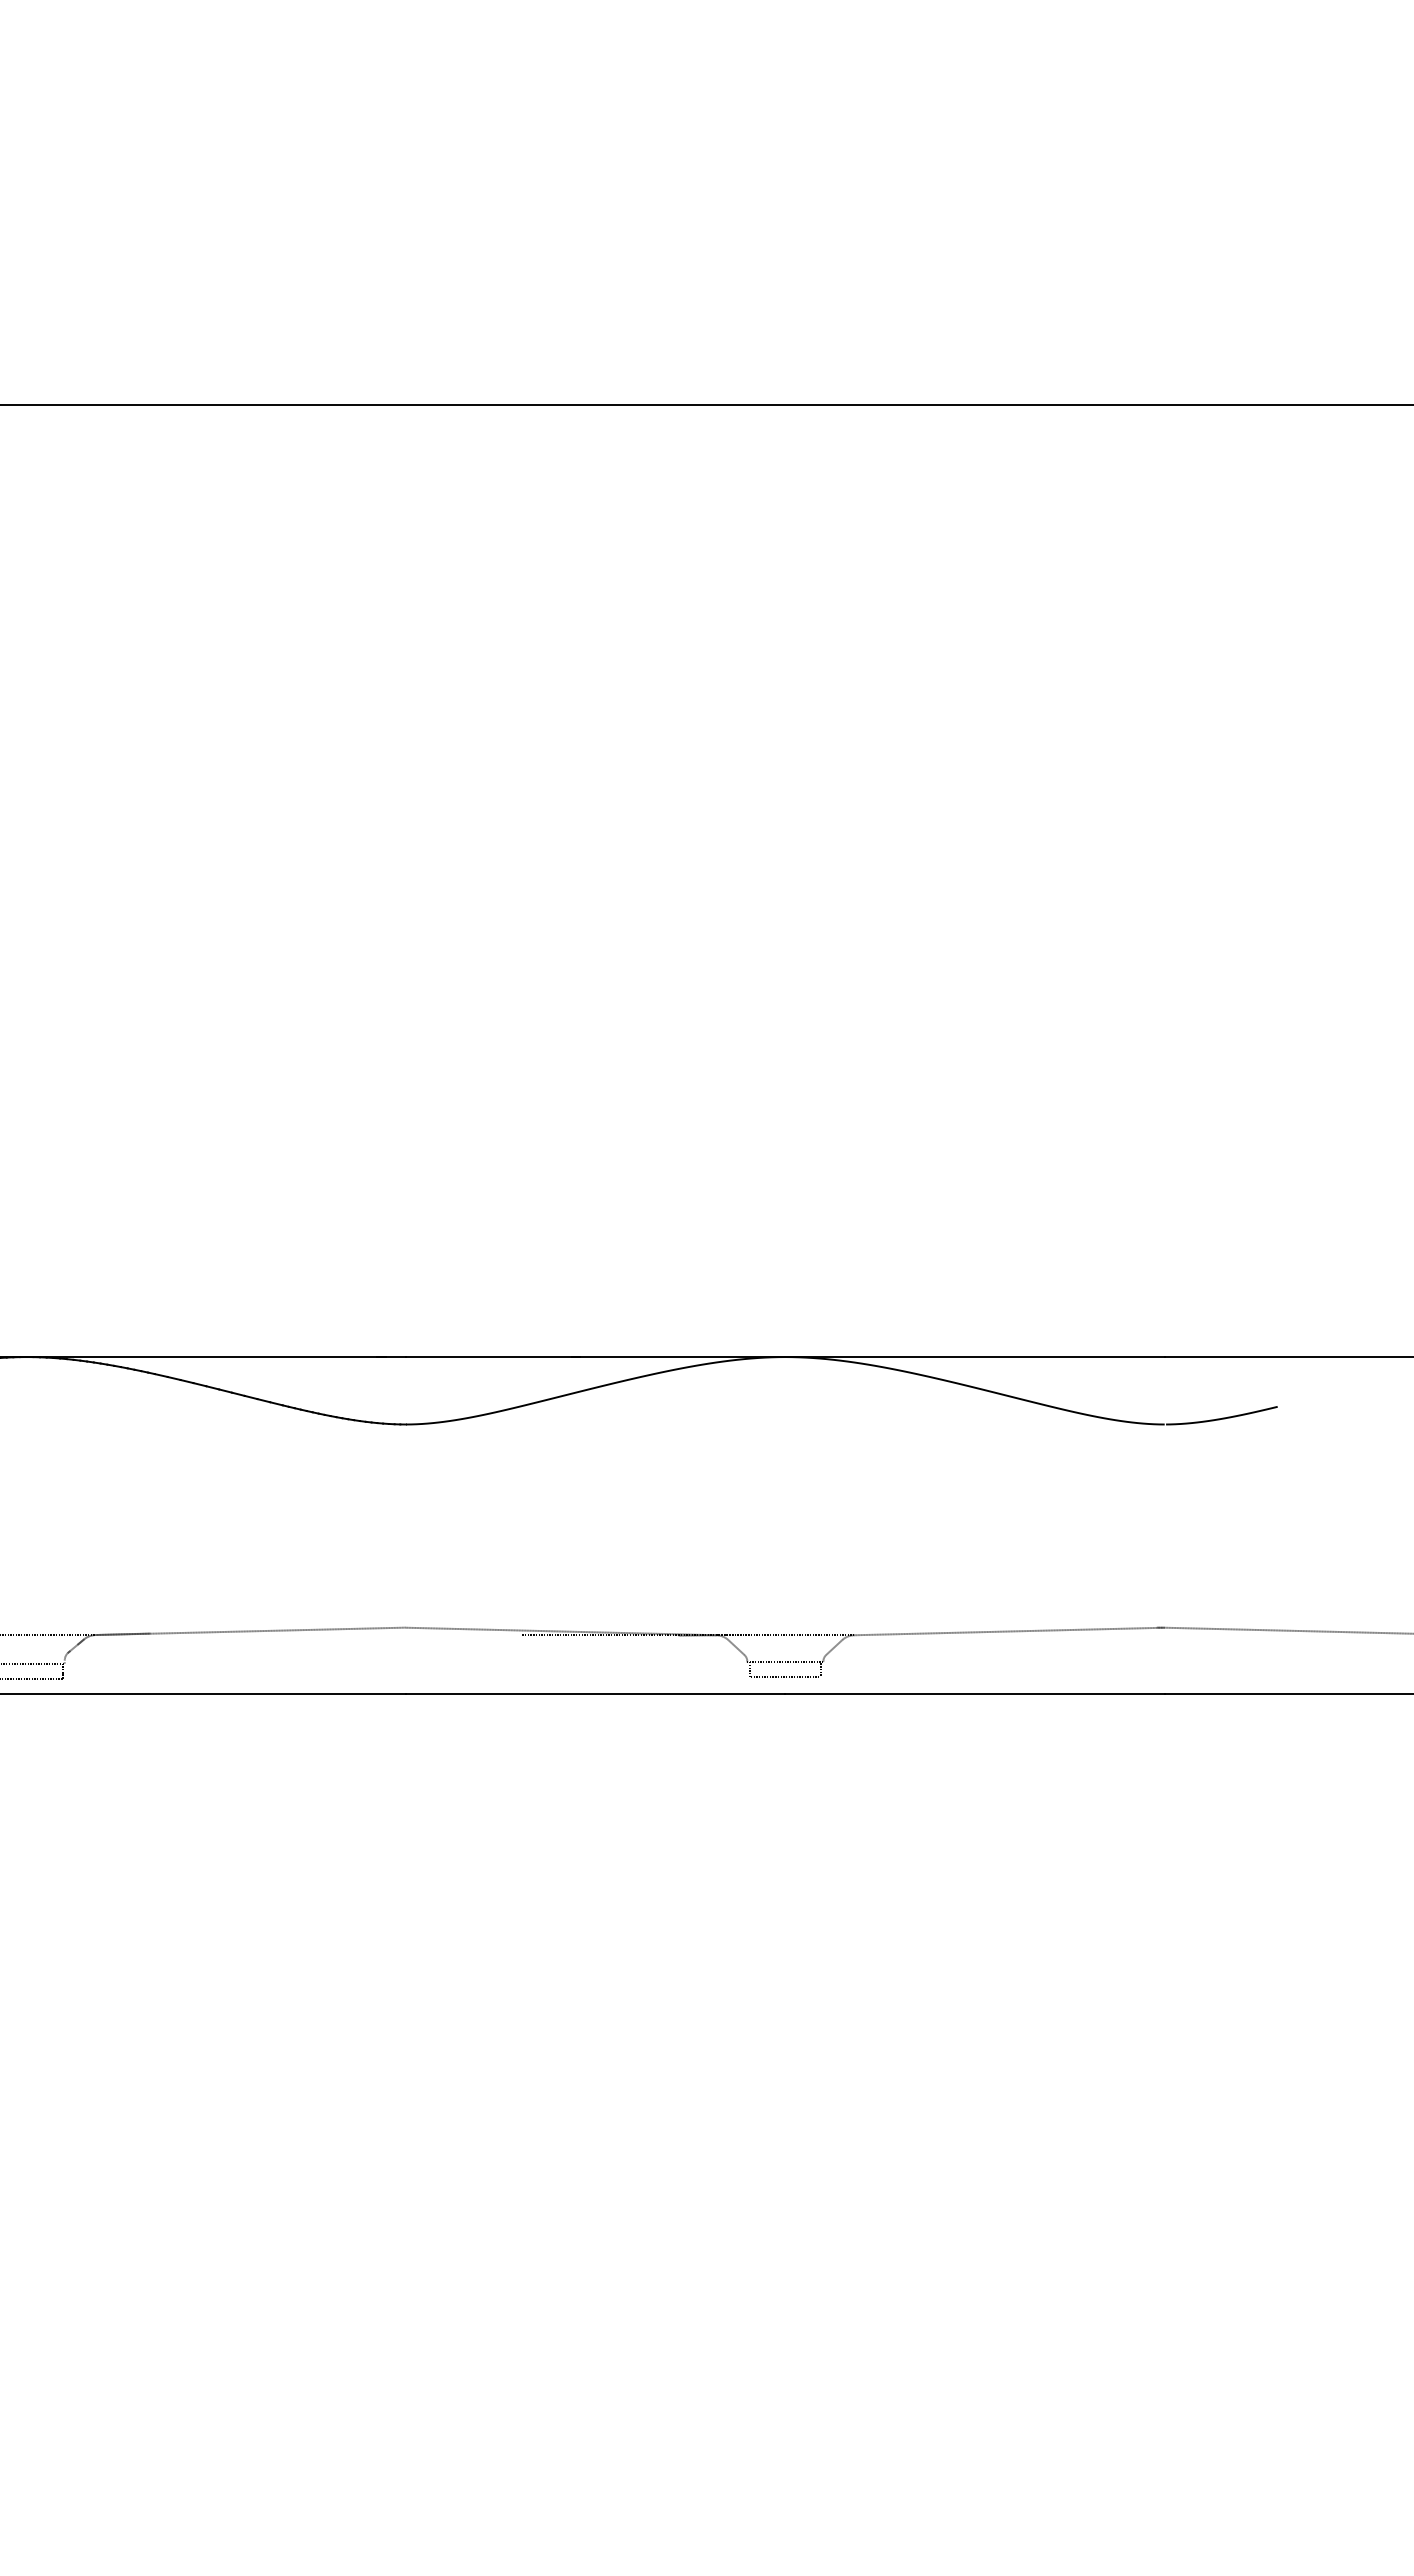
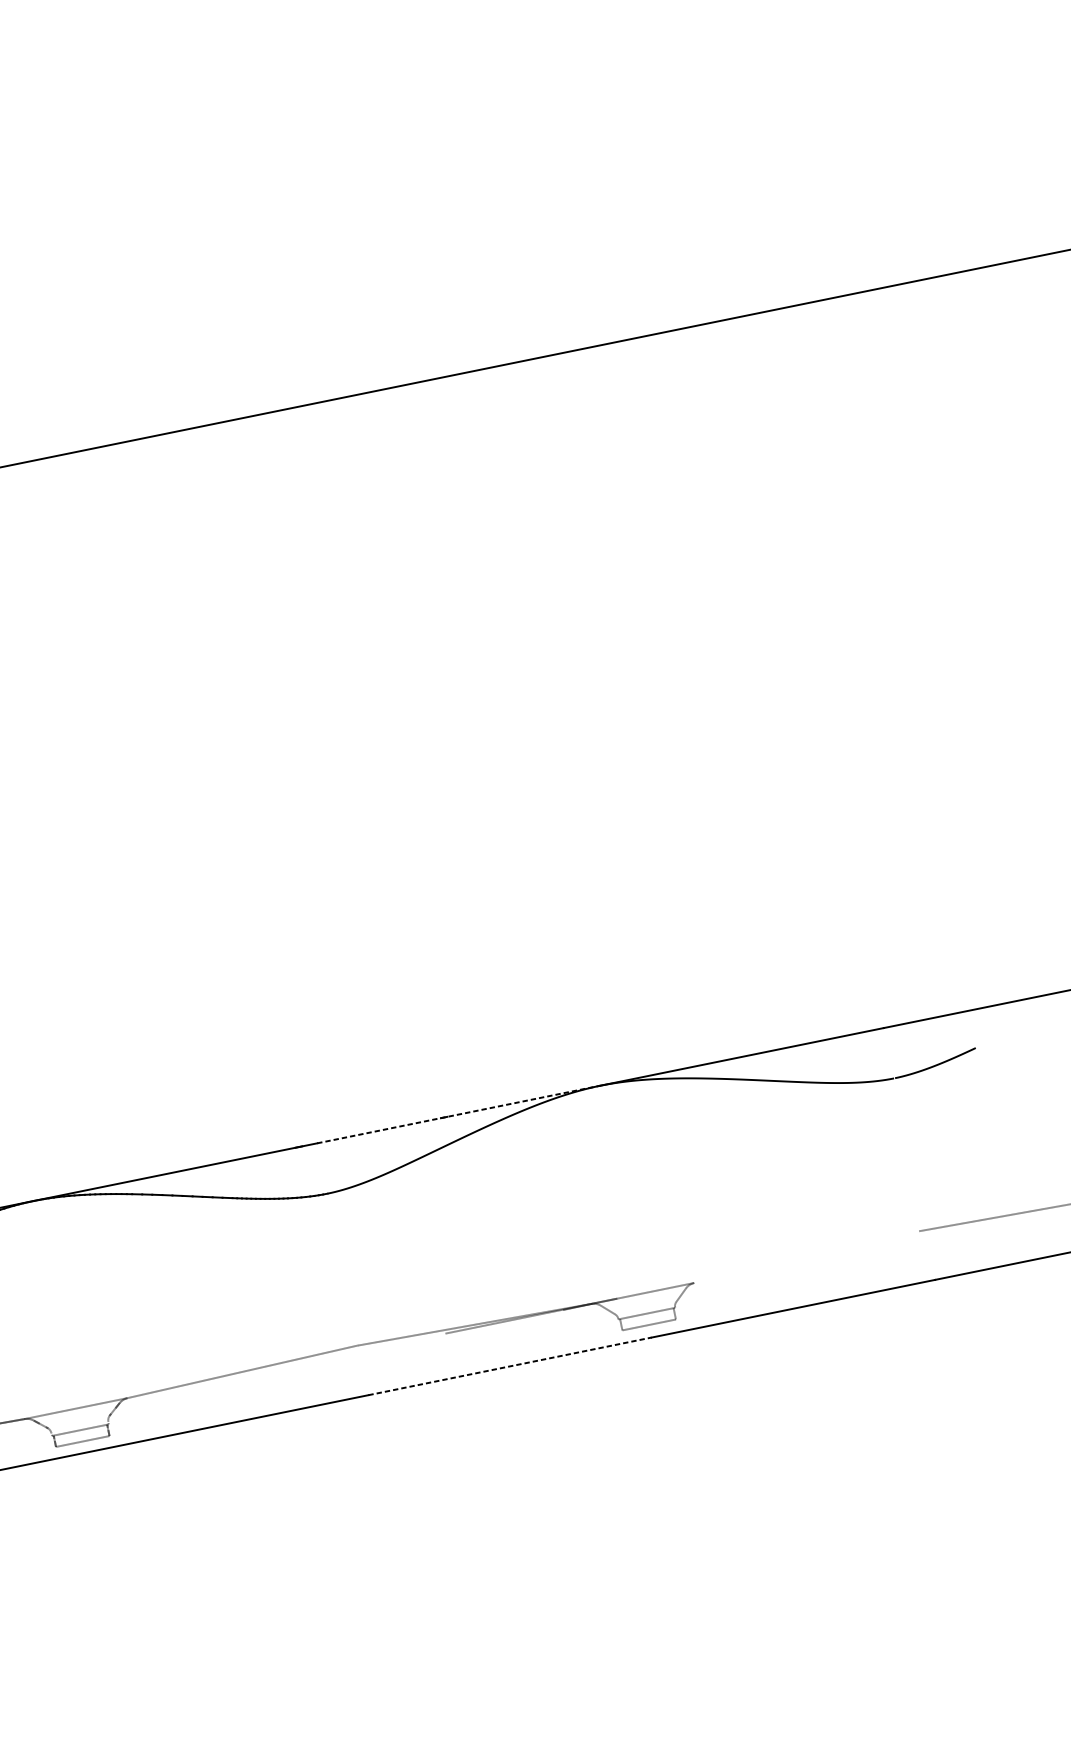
line: (595, 1357) -> (458, 1114), solid -> dashed
line: (1009, 1631) -> (809, 1256), removed
line: (122, 1634) -> (147, 1393), removed
line: (595, 1694) -> (509, 1366), solid -> dashed

